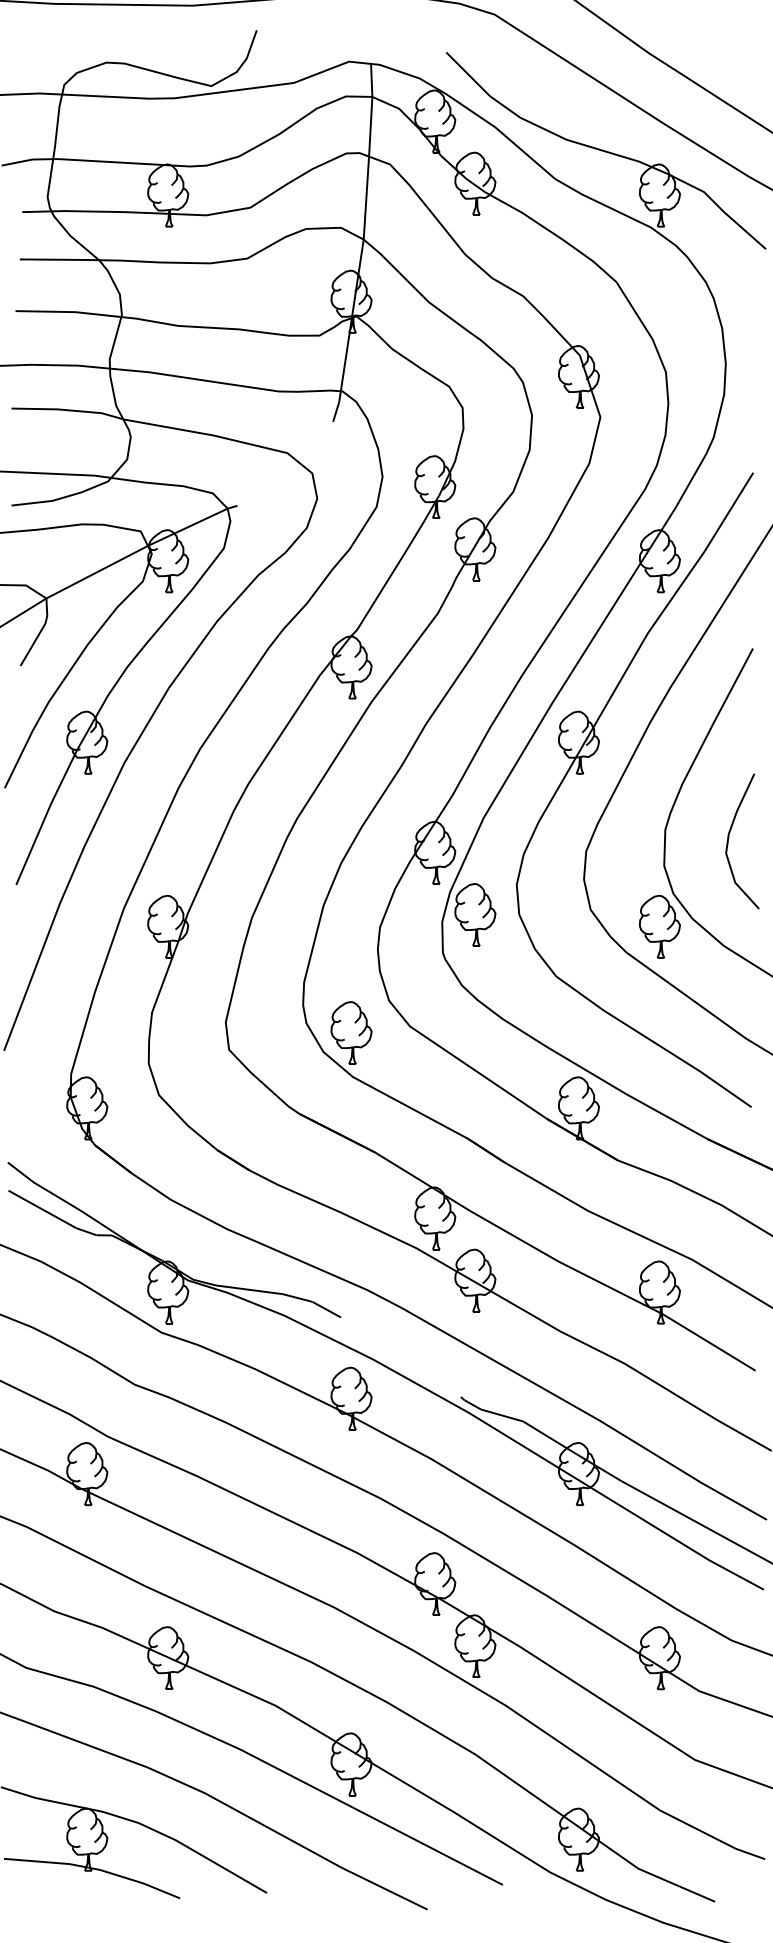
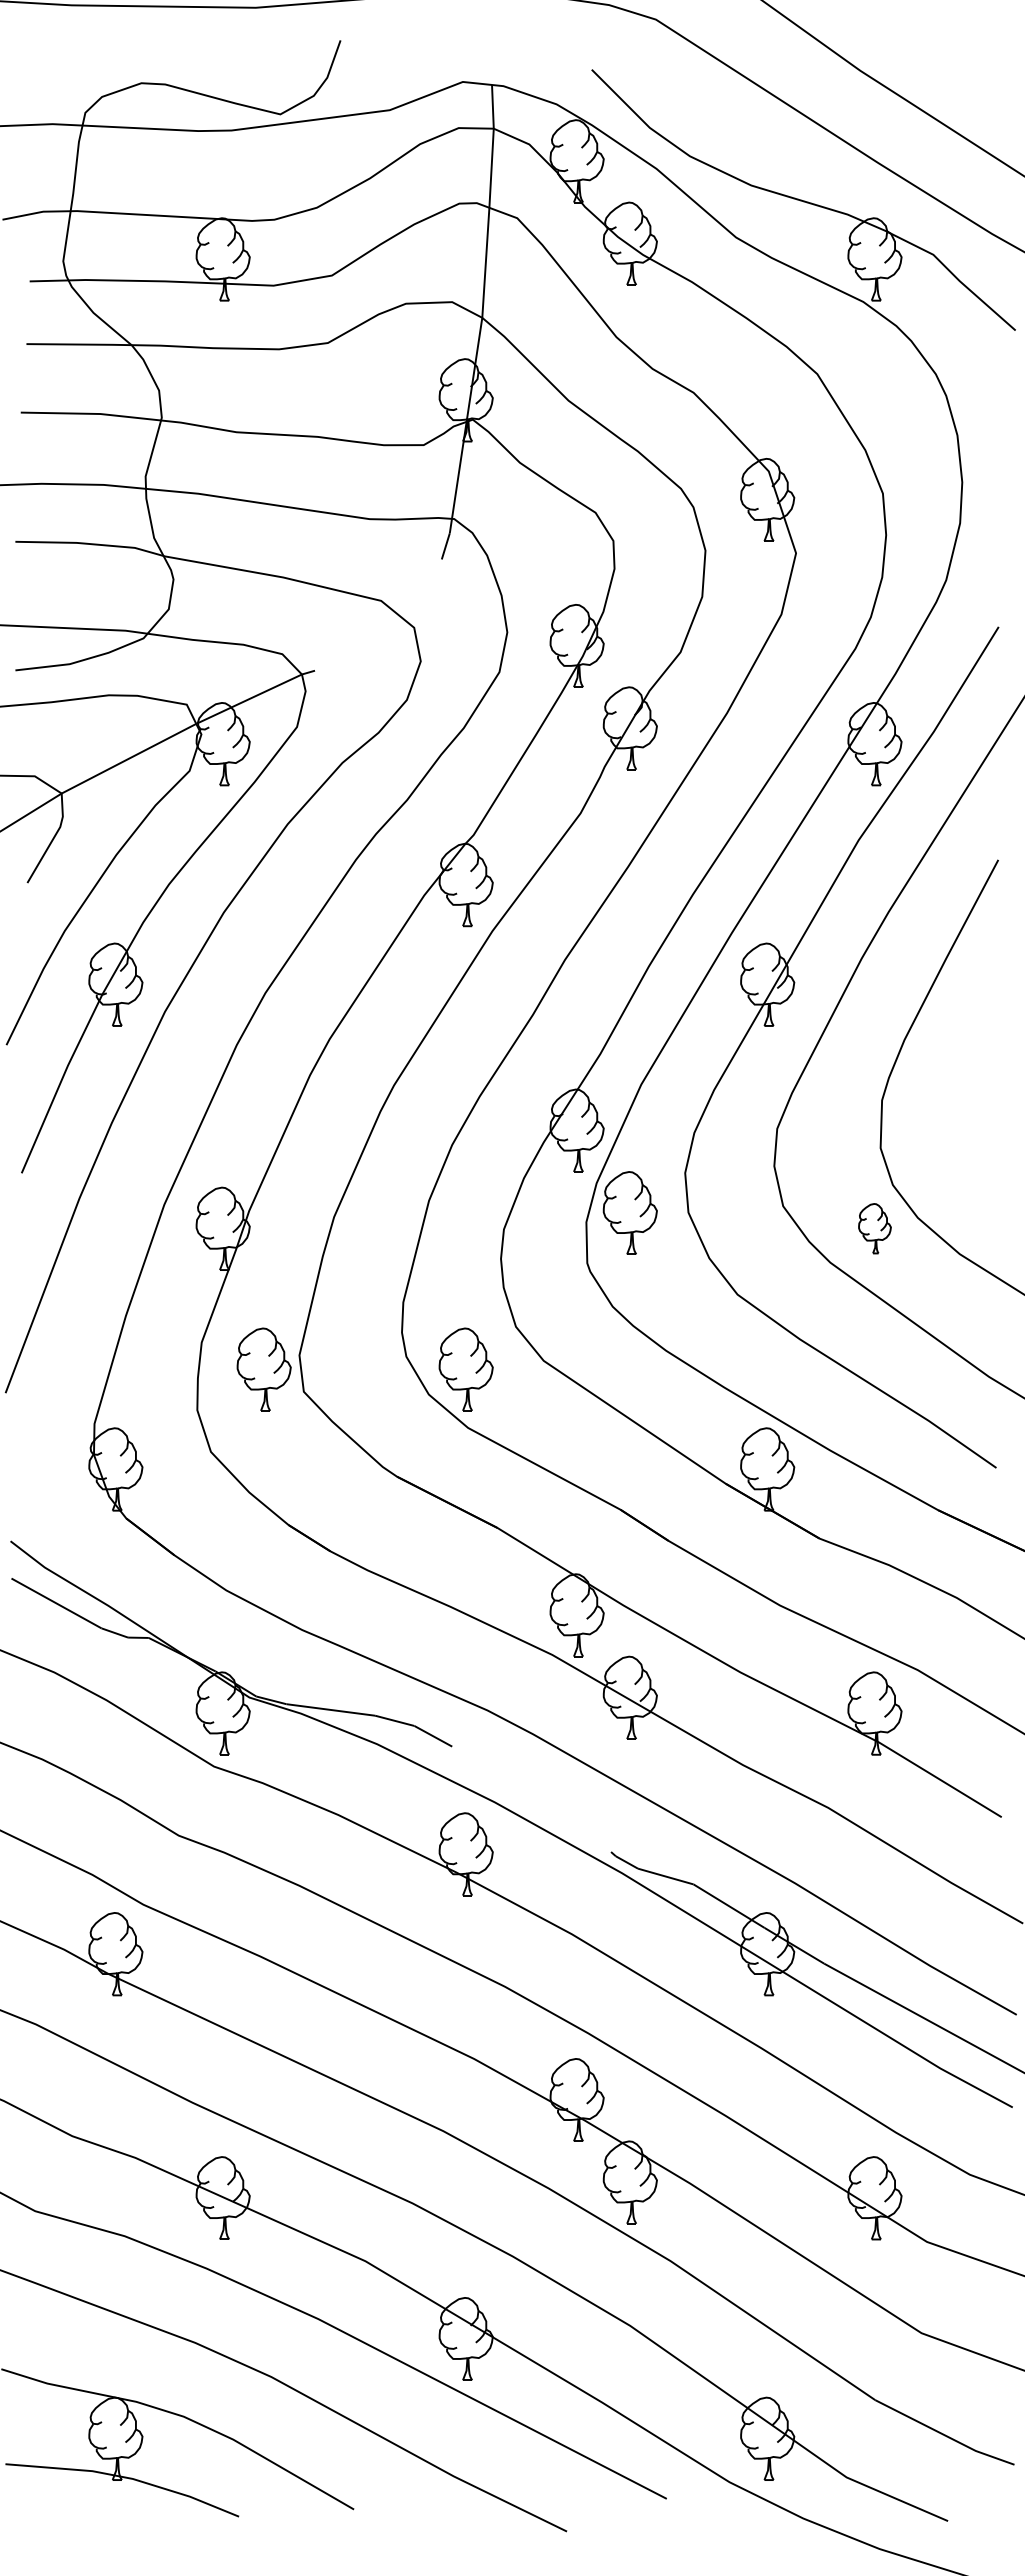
curve: (728, 839) -> (966, 1113), removed
part: (659, 926) -> (874, 1228), size x0.6
part: (198, 1032) -> (263, 1369), added

